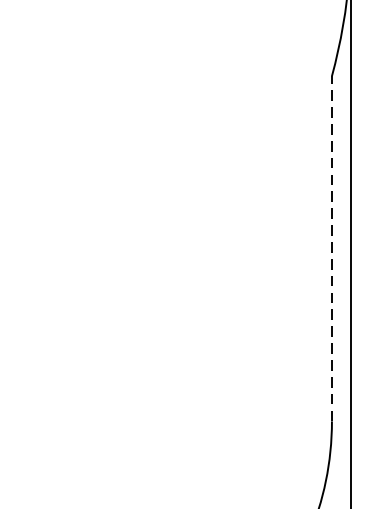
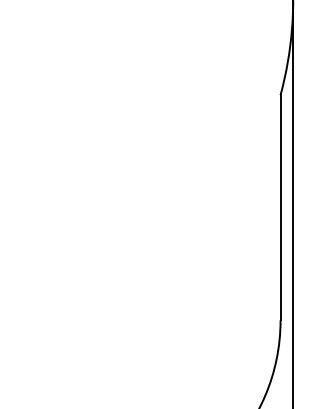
line: (331, 248) -> (280, 207), dashed -> solid

